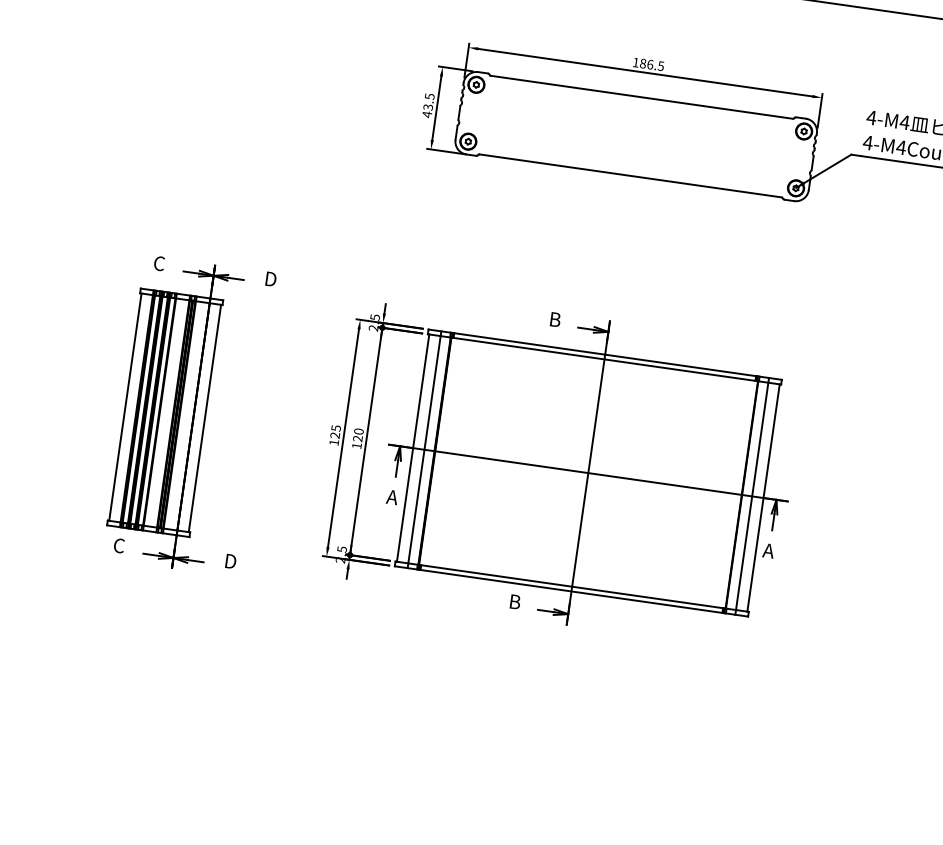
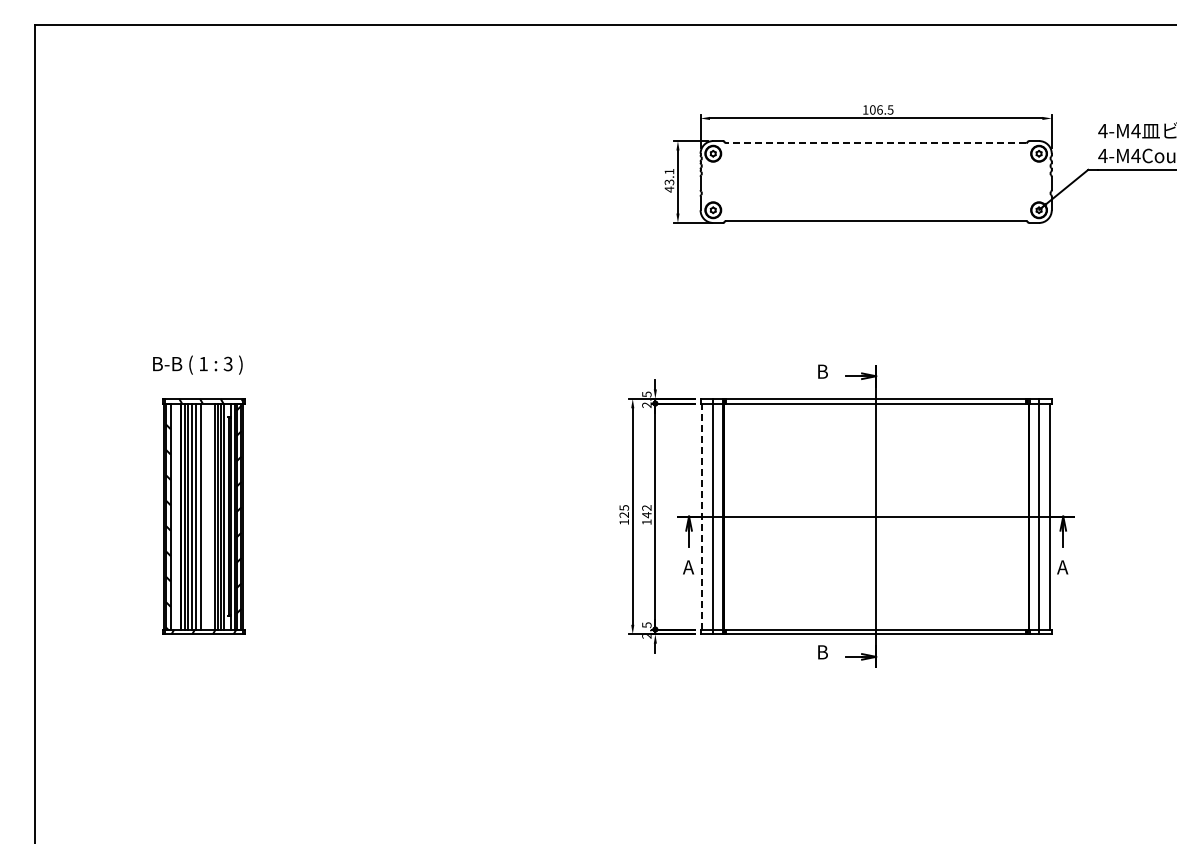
text: (642, 63) -> (872, 109), 186.5 -> 106.5
text: (429, 96) -> (669, 171), 43.5 -> 43.1
line: (641, 96) -> (875, 142), solid -> dashed
part: (189, 415) -> (479, 515), removed
text: (358, 435) -> (646, 511), 120 -> 142
line: (412, 448) -> (701, 516), solid -> dashed

